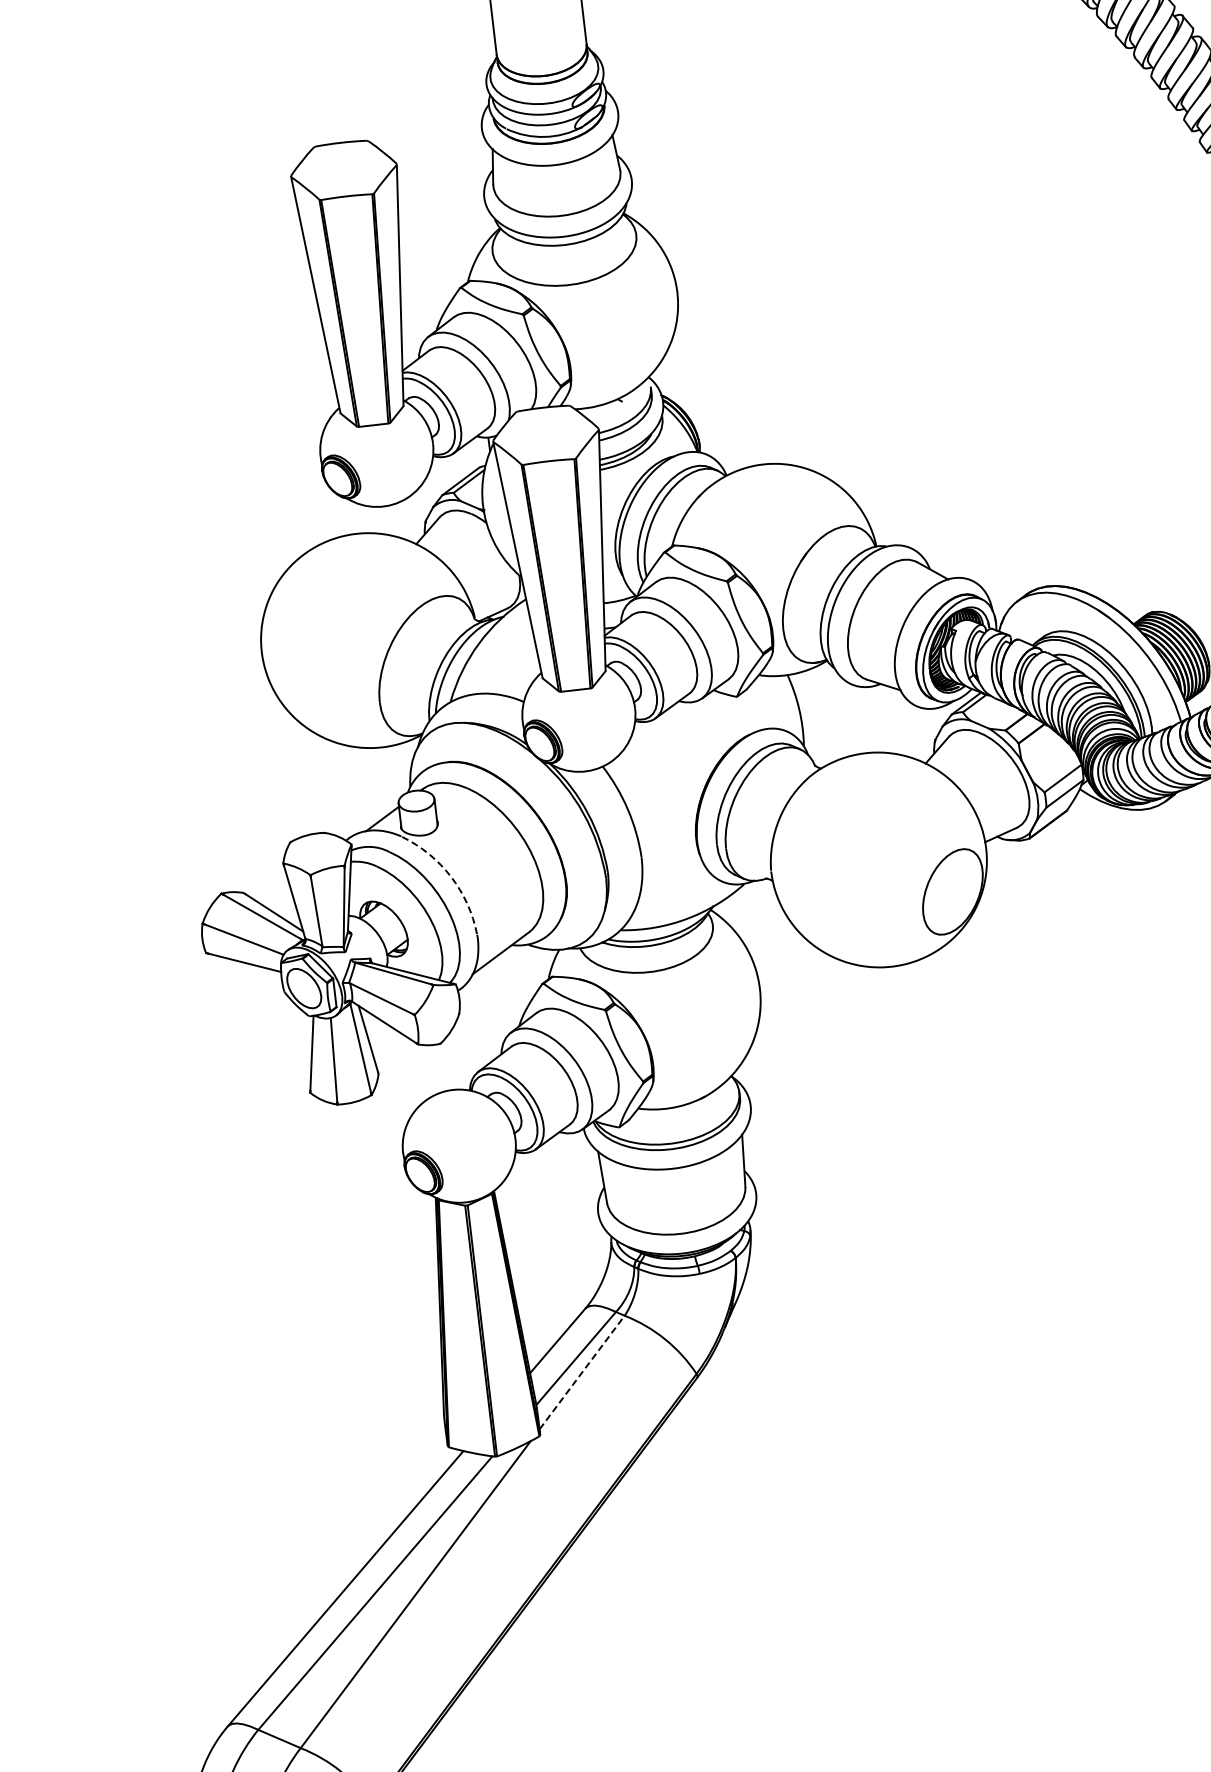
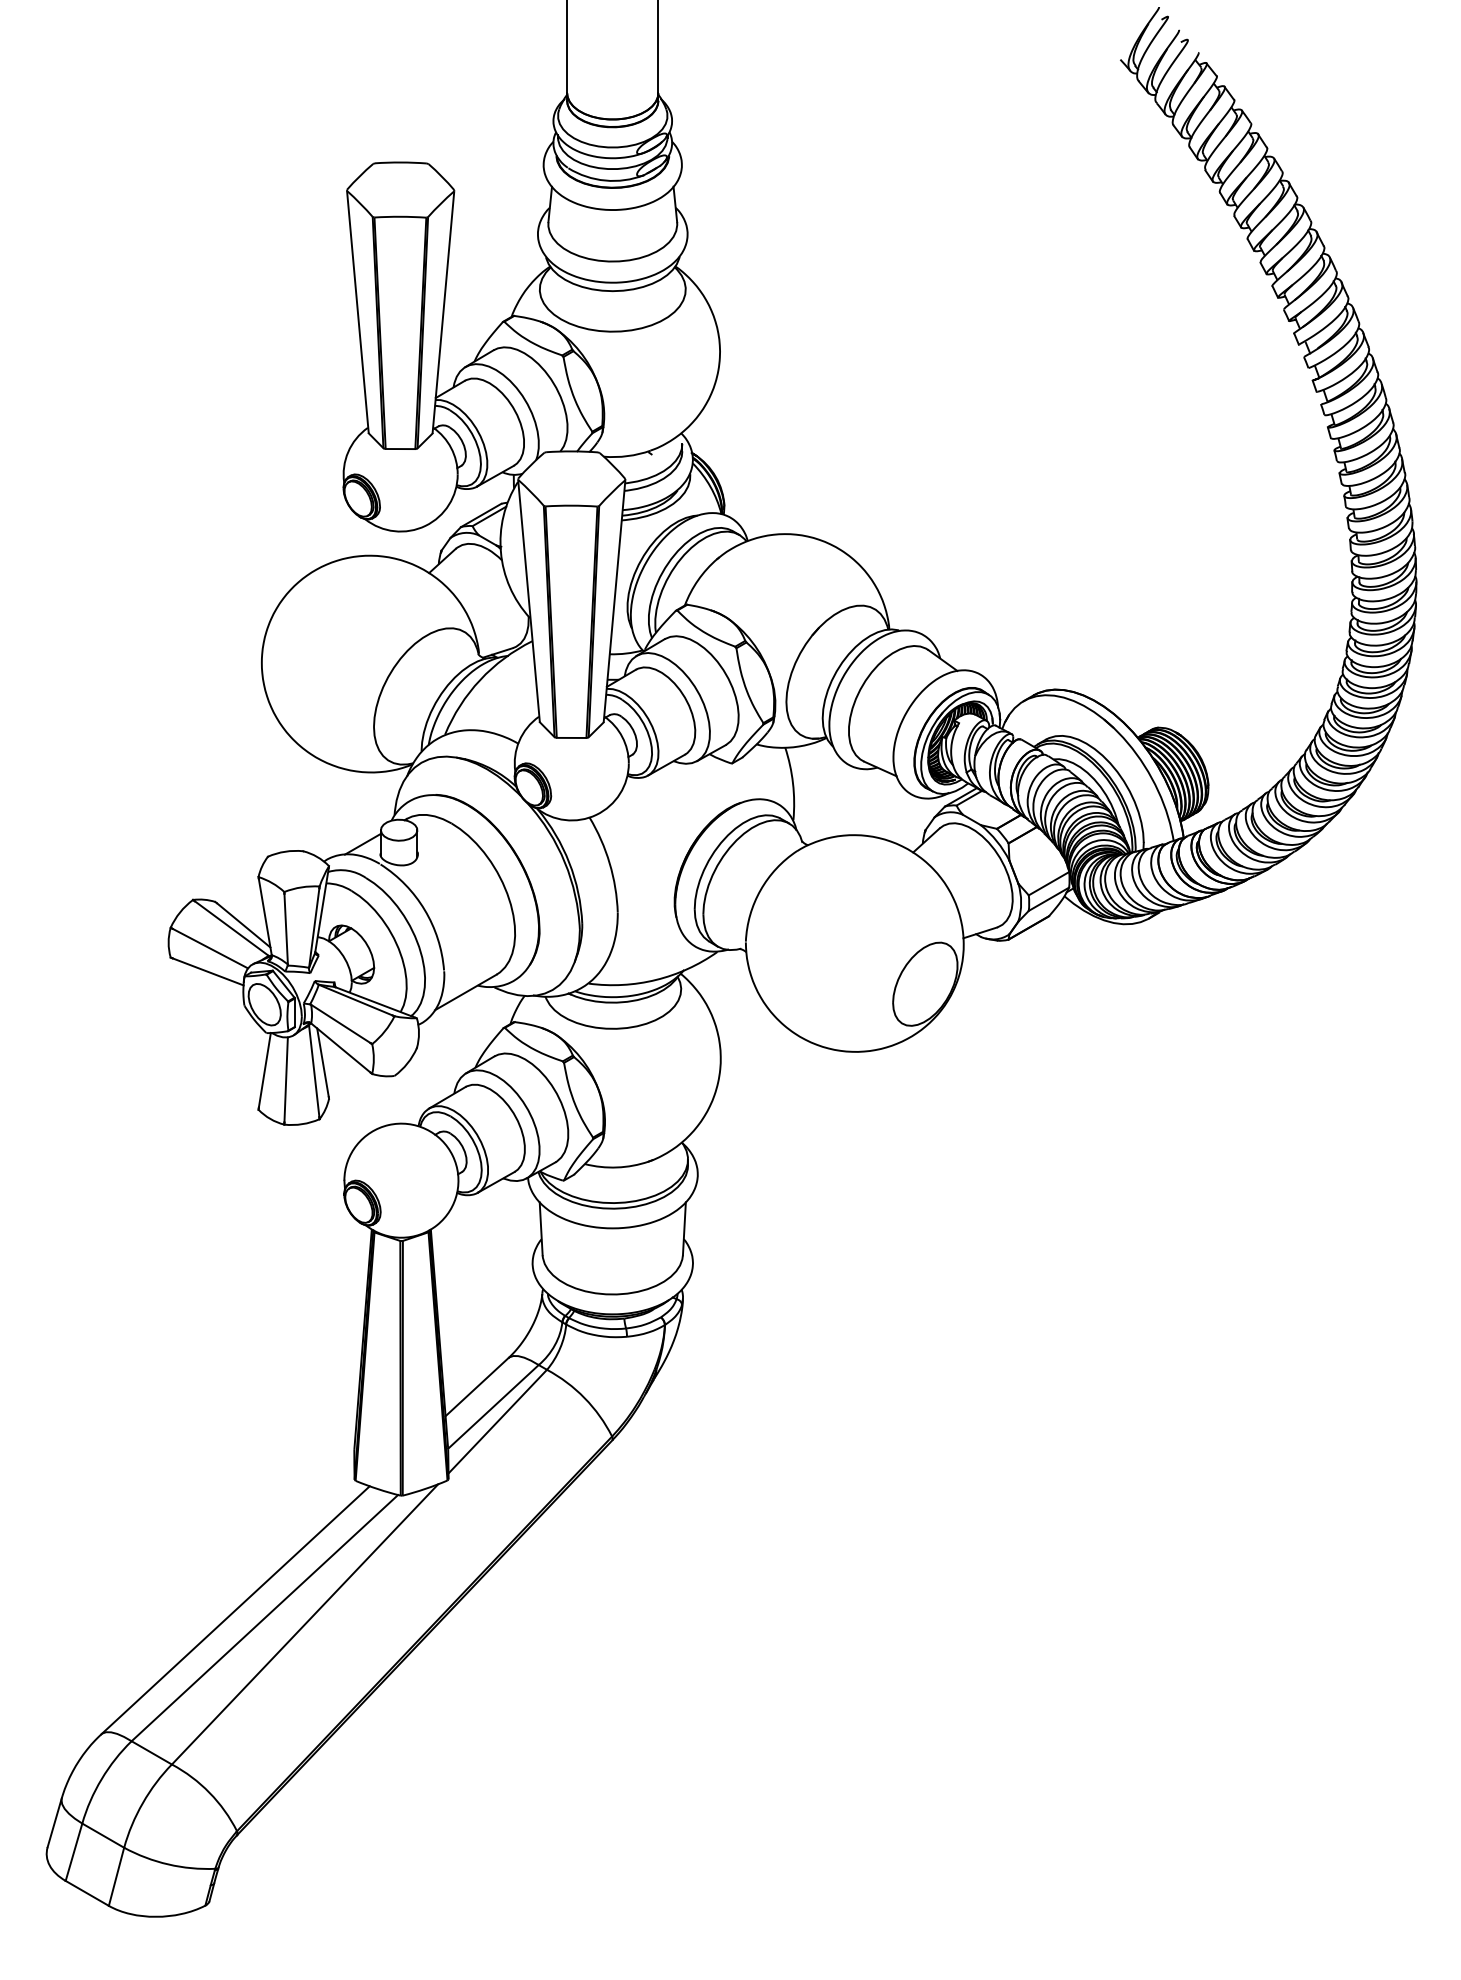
arc: (450, 877) -> (424, 910), dashed -> solid
line: (581, 1372) -> (497, 1421), dashed -> solid

